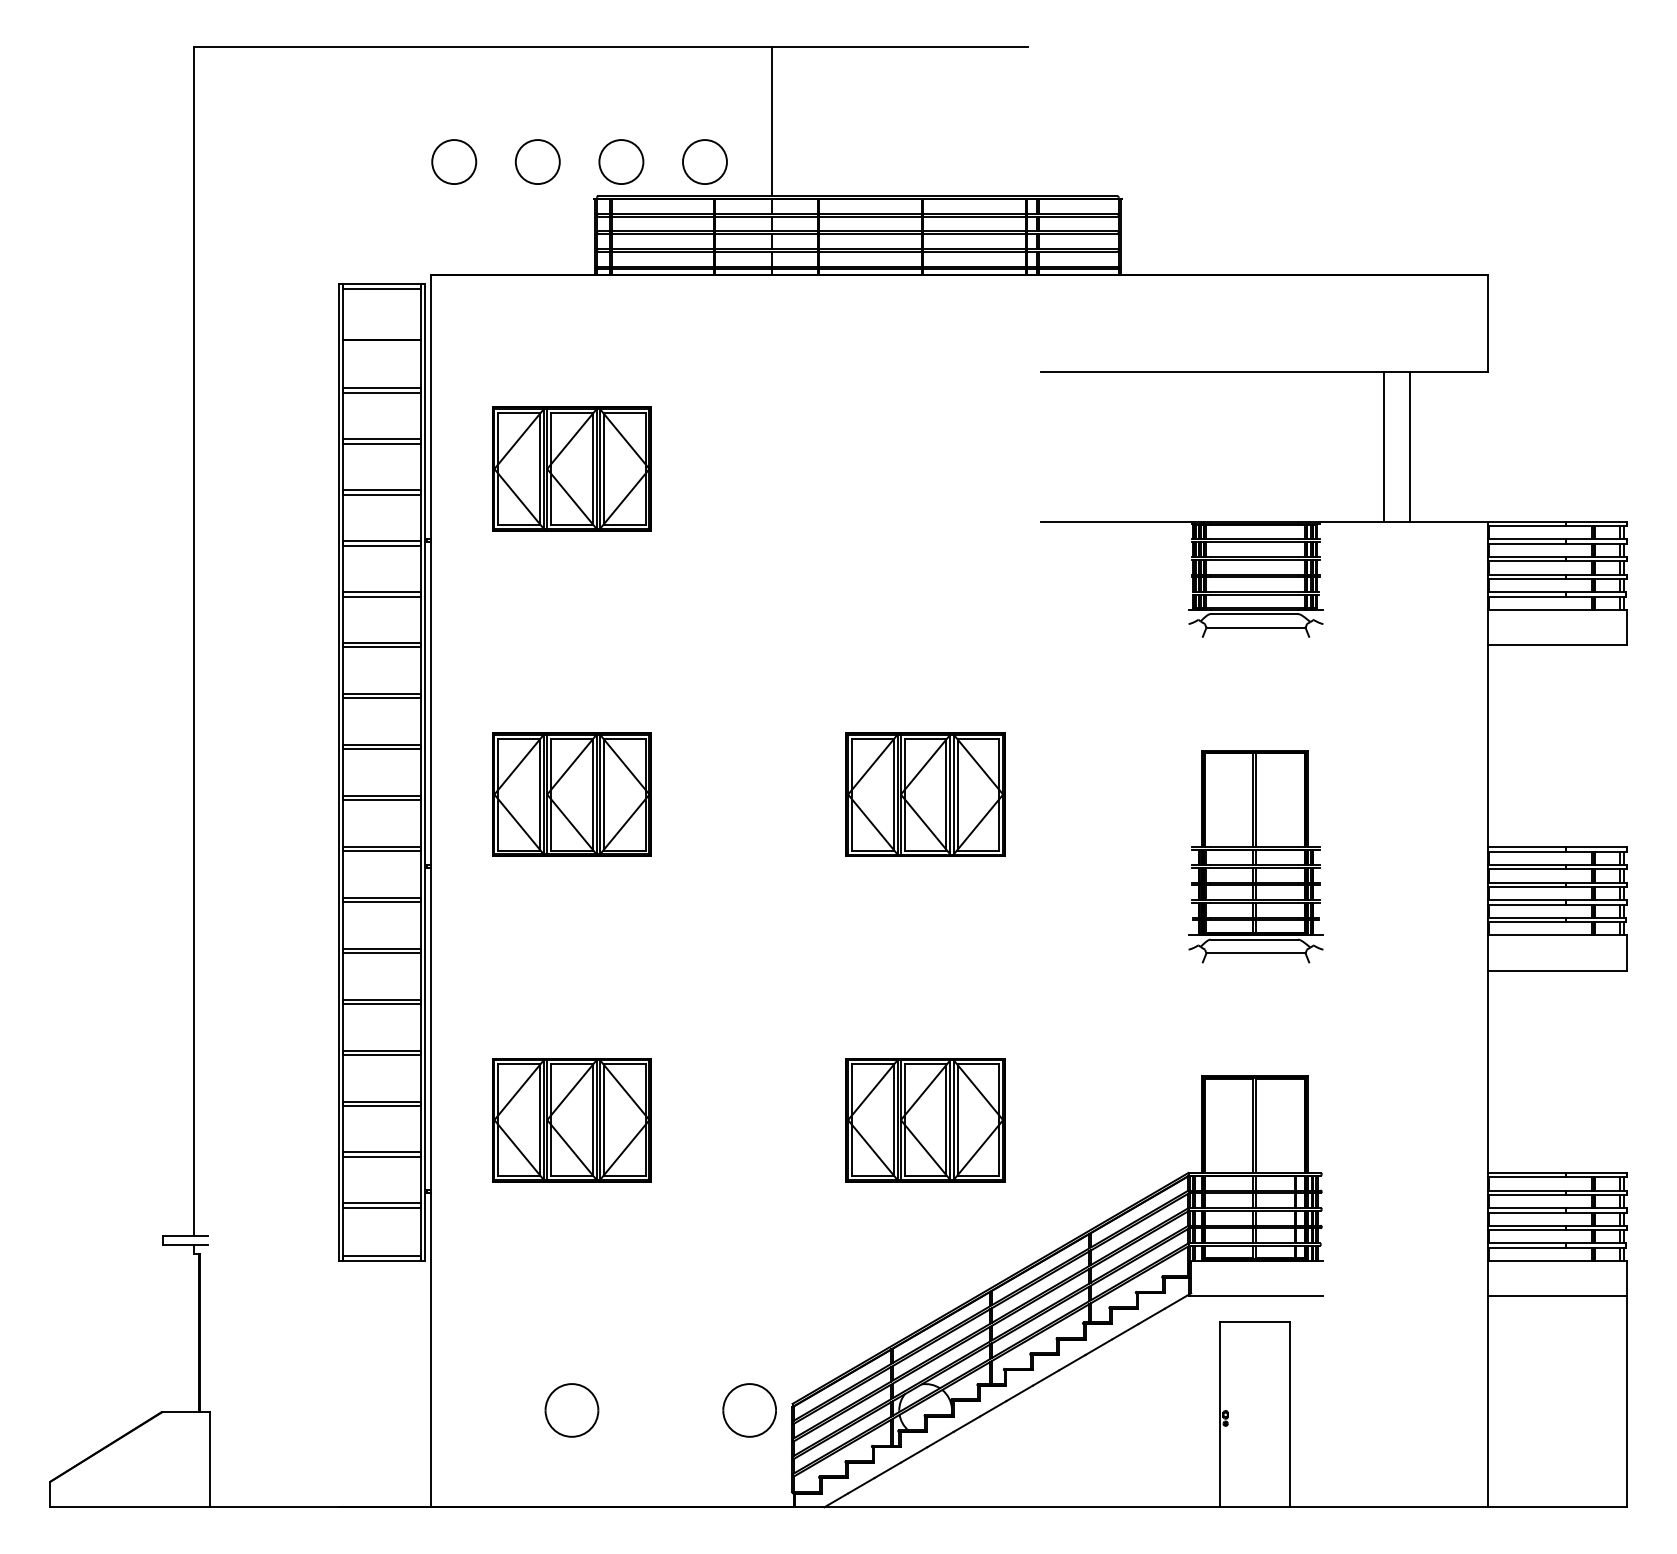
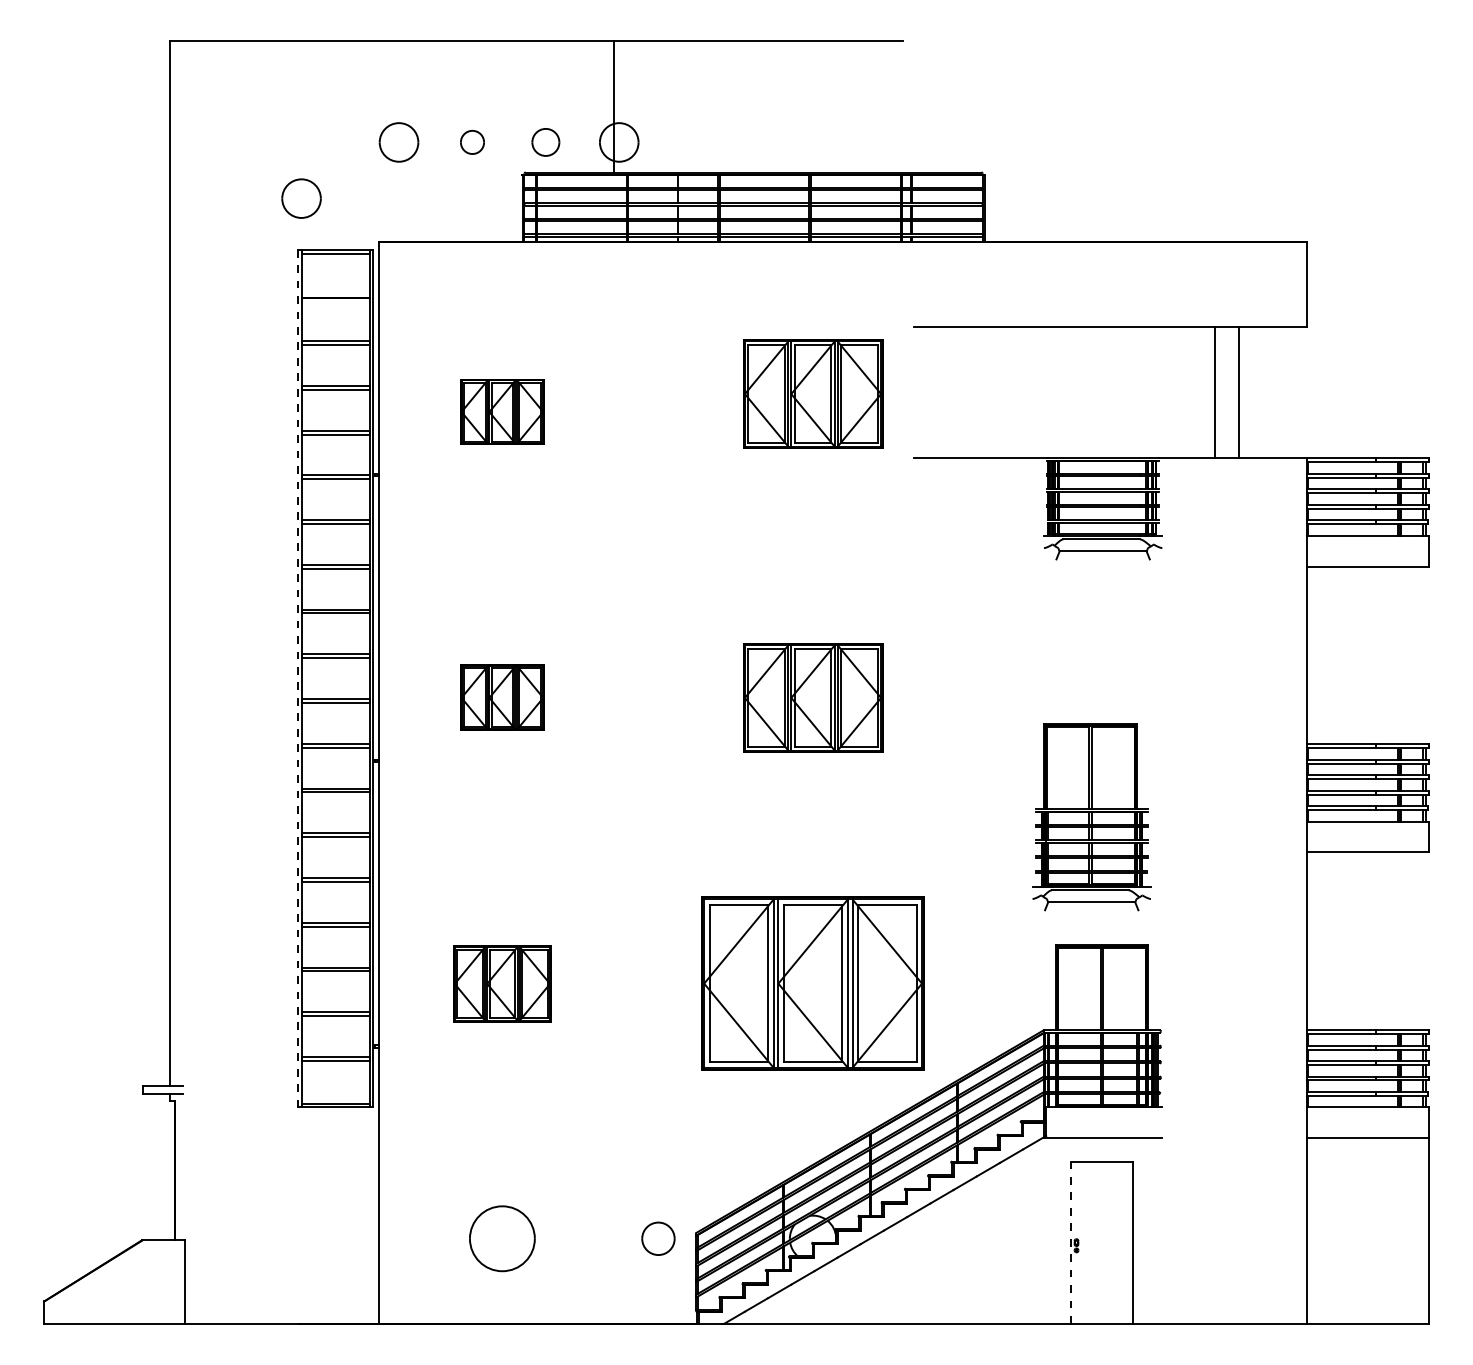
line: (772, 121) -> (614, 106), moved
part: (537, 161) -> (472, 141), size x0.6
part: (621, 161) -> (545, 141), size x0.7
part: (343, 225) -> (301, 198), added
part: (925, 448) -> (812, 394), added
part: (571, 468) -> (502, 411), size x0.6
line: (338, 772) -> (297, 678), solid -> dashed
part: (571, 794) -> (502, 697), size x0.6
part: (1255, 856) -> (1091, 817), moved
part: (571, 1120) -> (502, 984), size x0.7
part: (925, 1120) -> (812, 984), size x1.6
part: (571, 1410) -> (502, 1238), size x1.4
part: (749, 1410) -> (658, 1238), size x0.7
line: (1219, 1414) -> (1071, 1242), solid -> dashed

